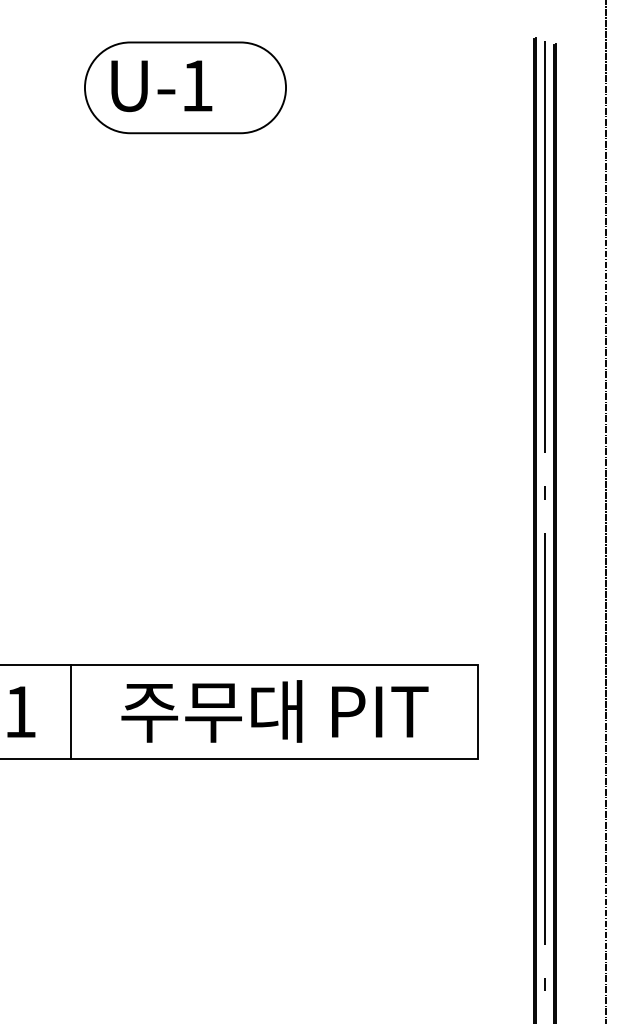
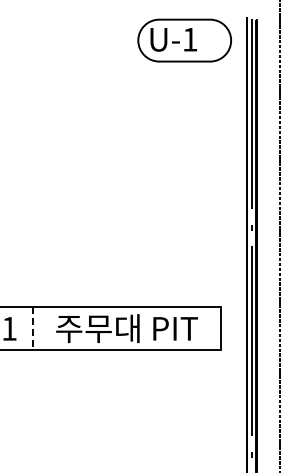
part: (184, 87) -> (184, 40), moved
line: (70, 711) -> (32, 328), solid -> dashed

